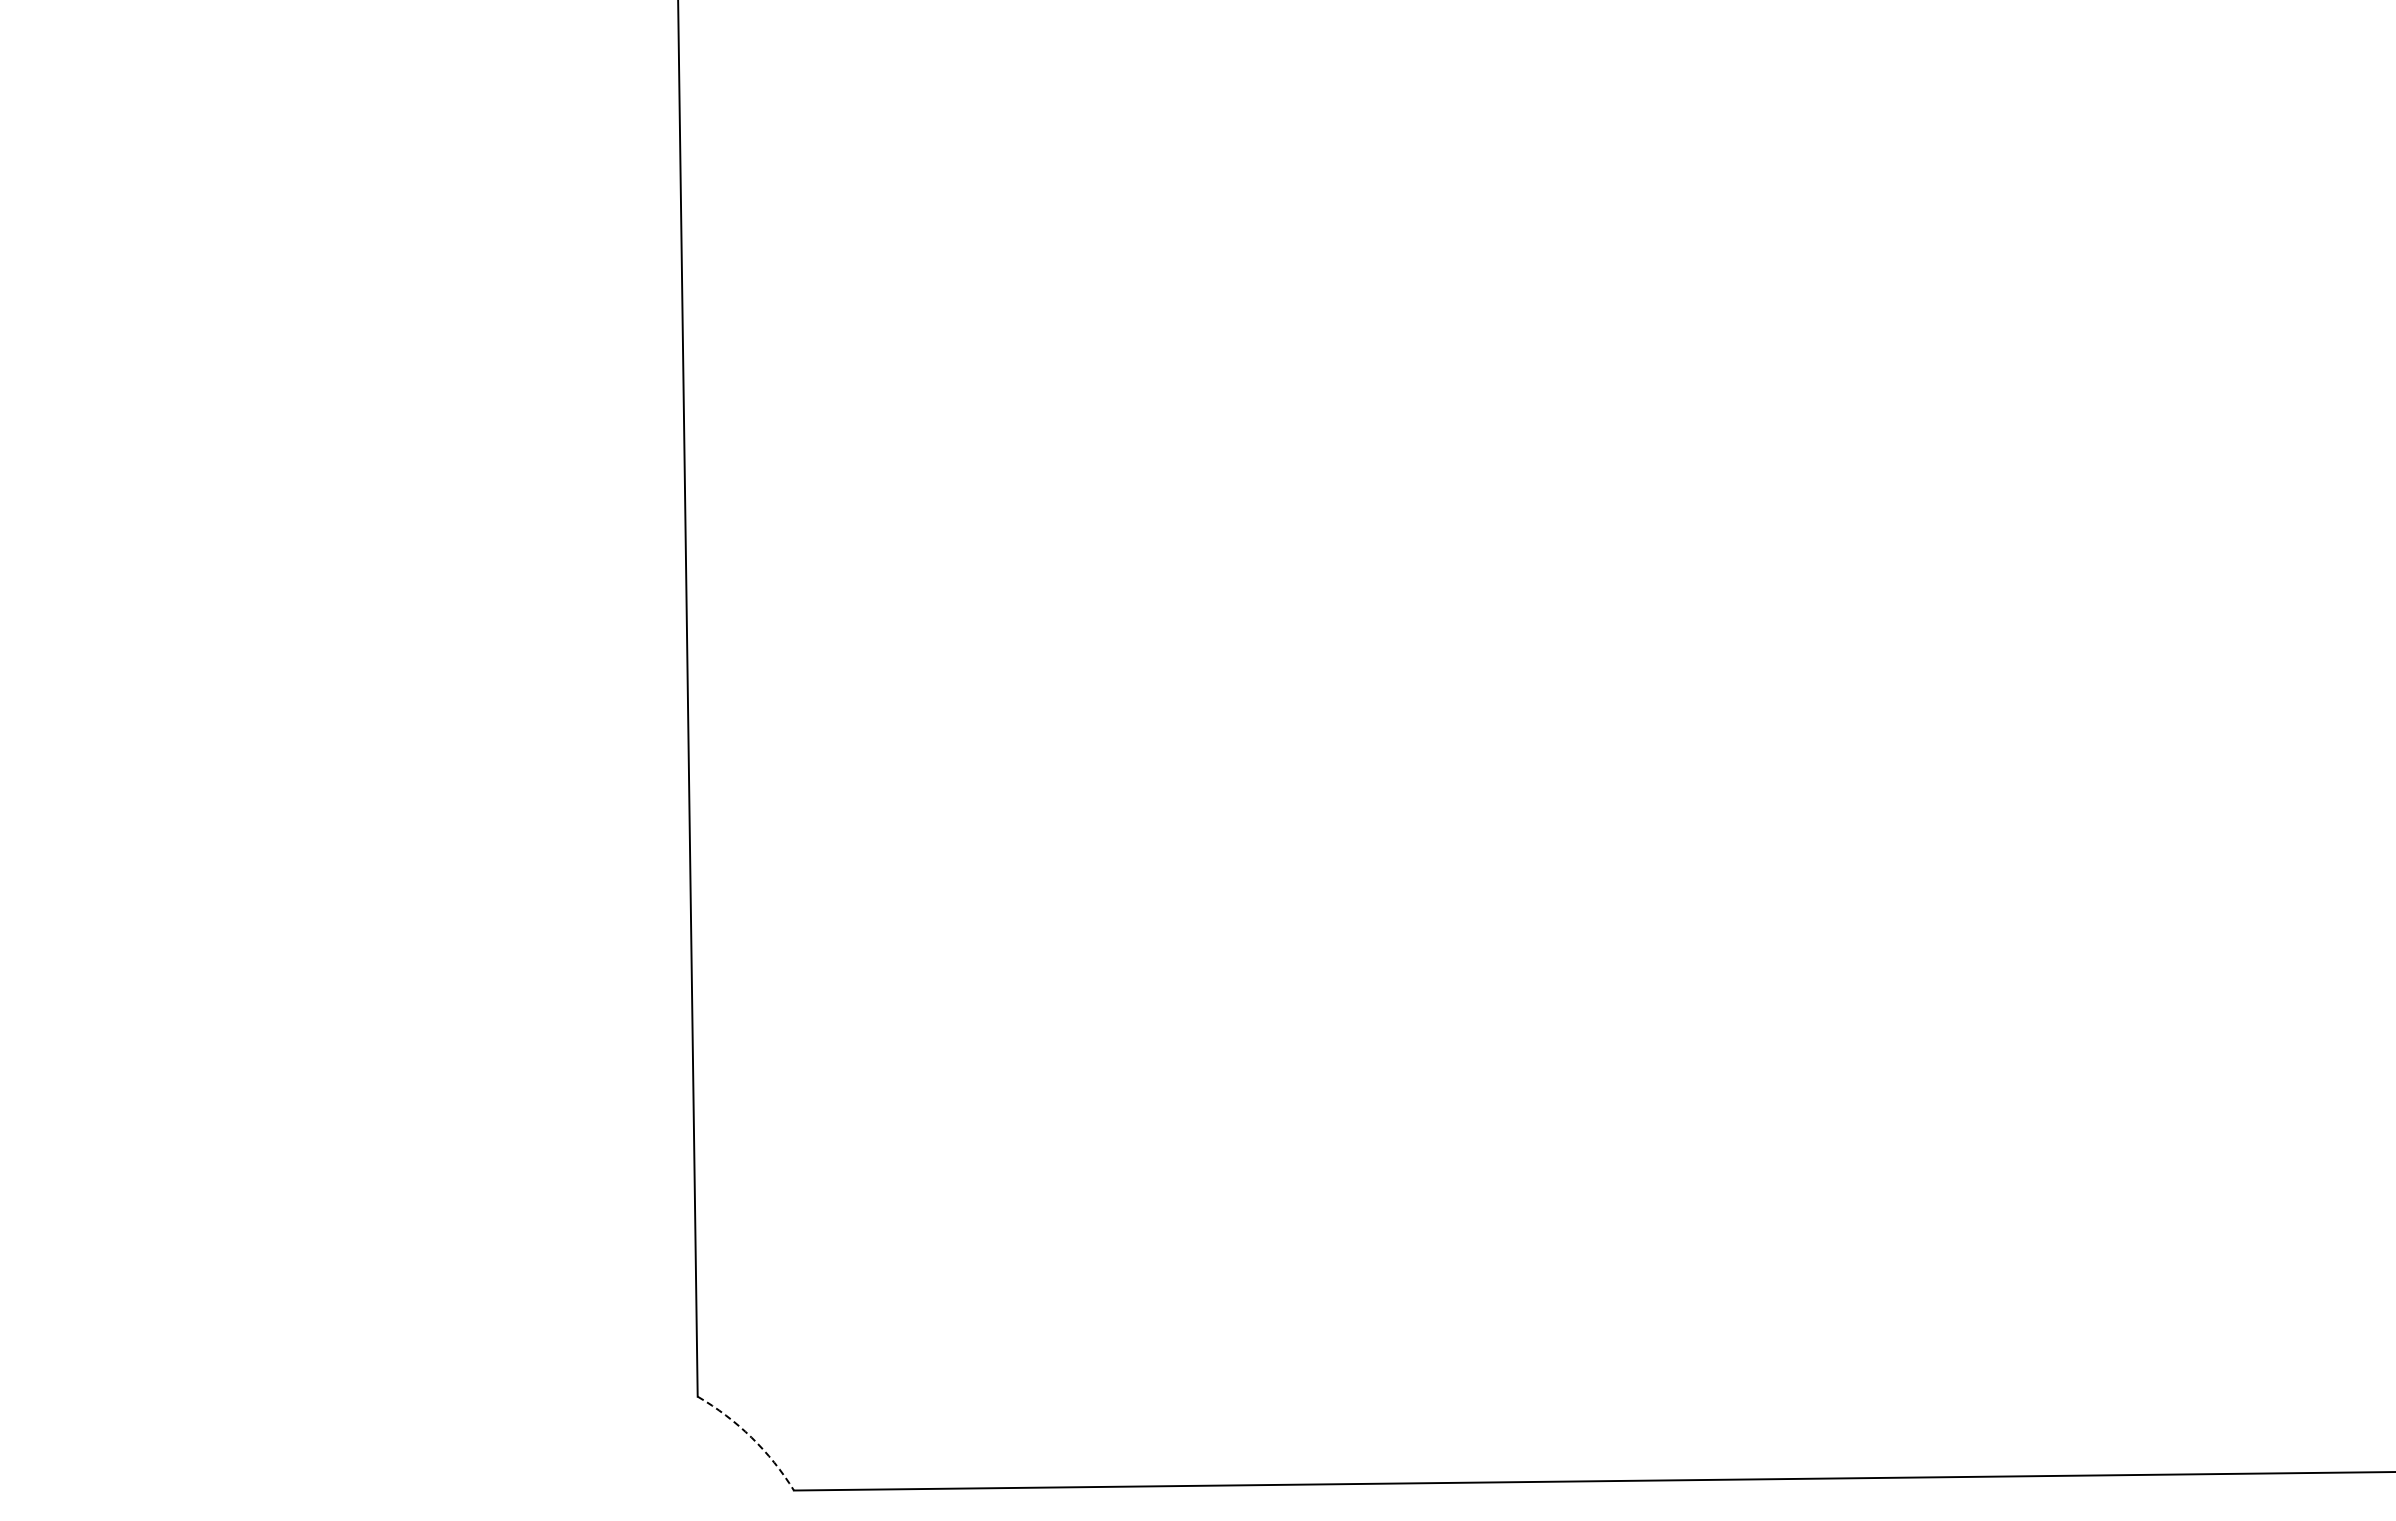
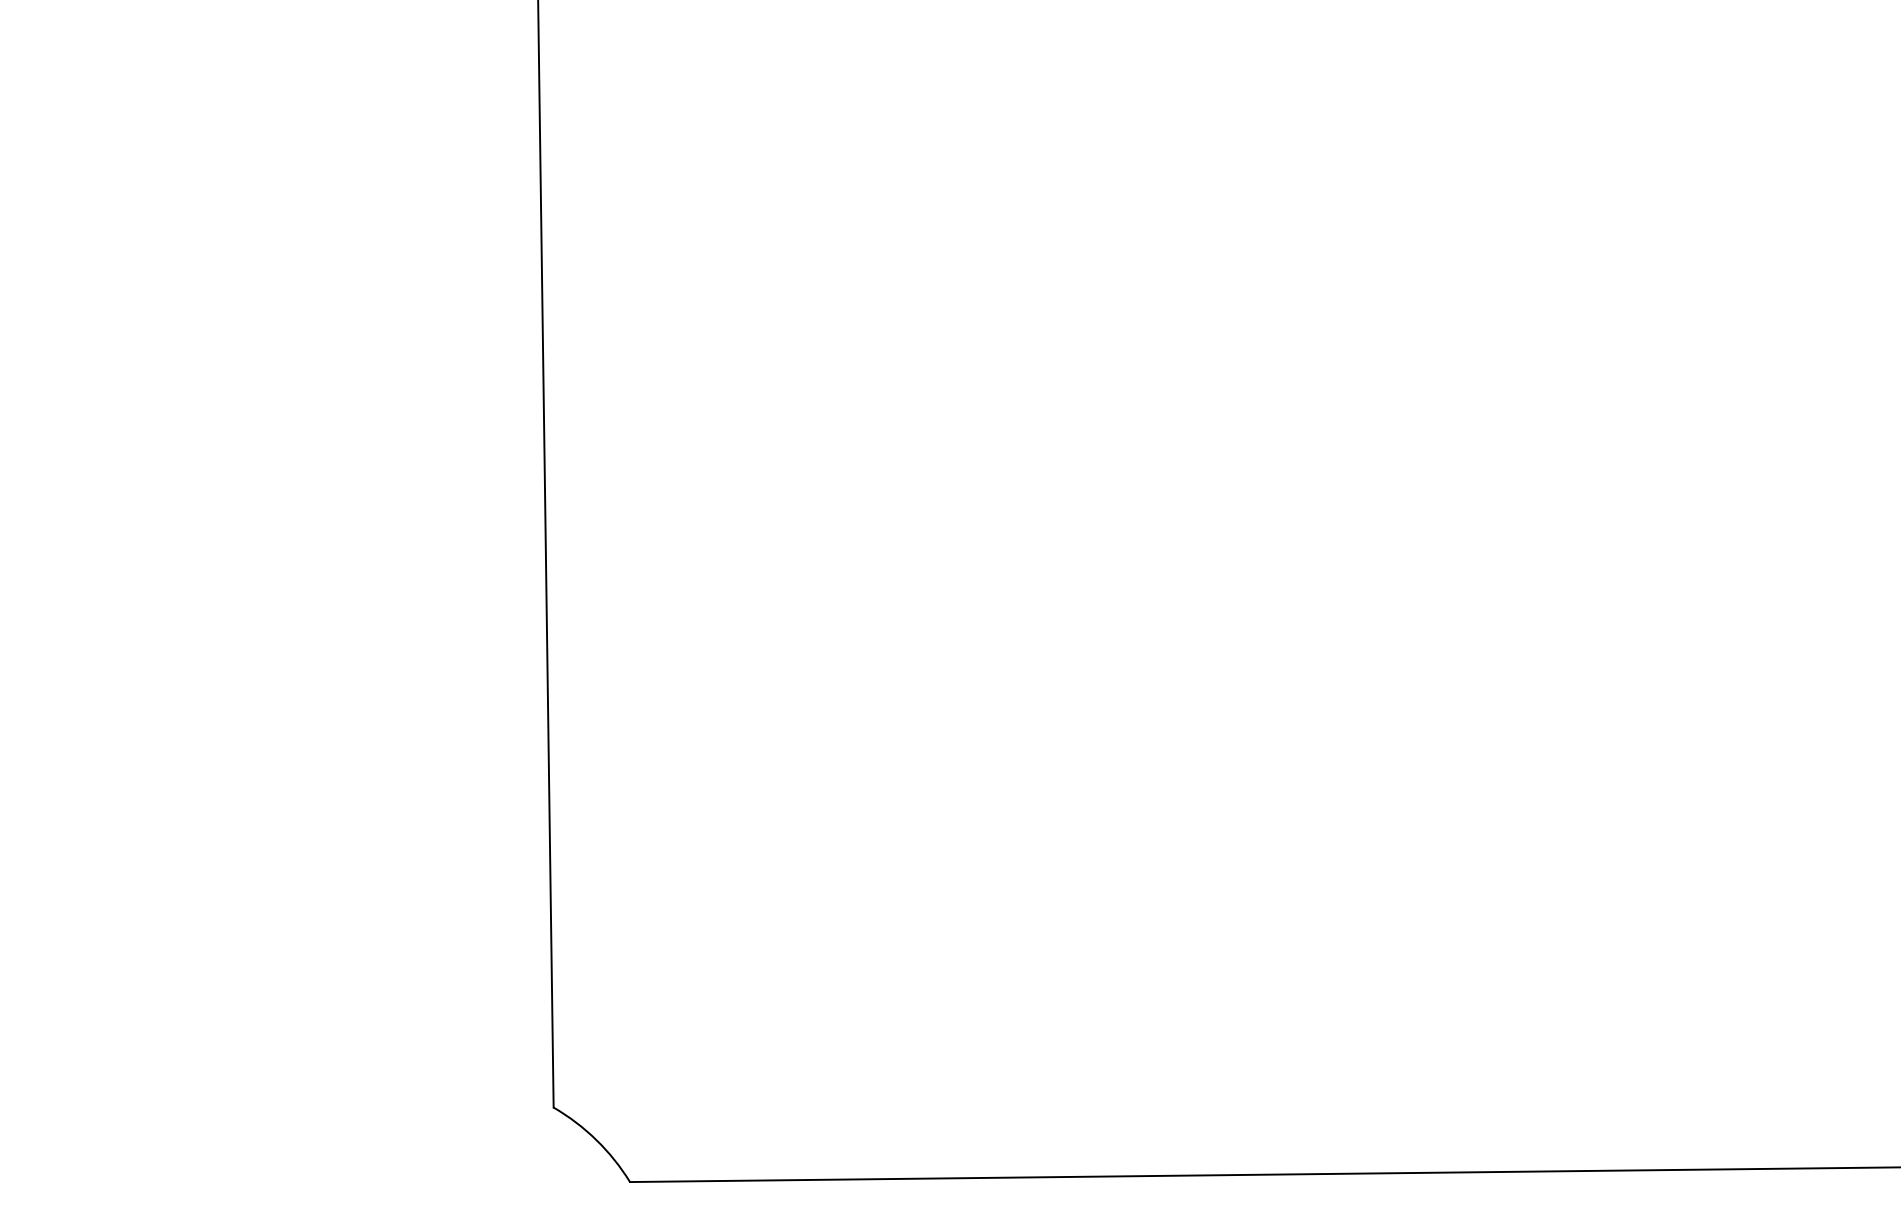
arc: (751, 1437) -> (596, 1139), dashed -> solid

